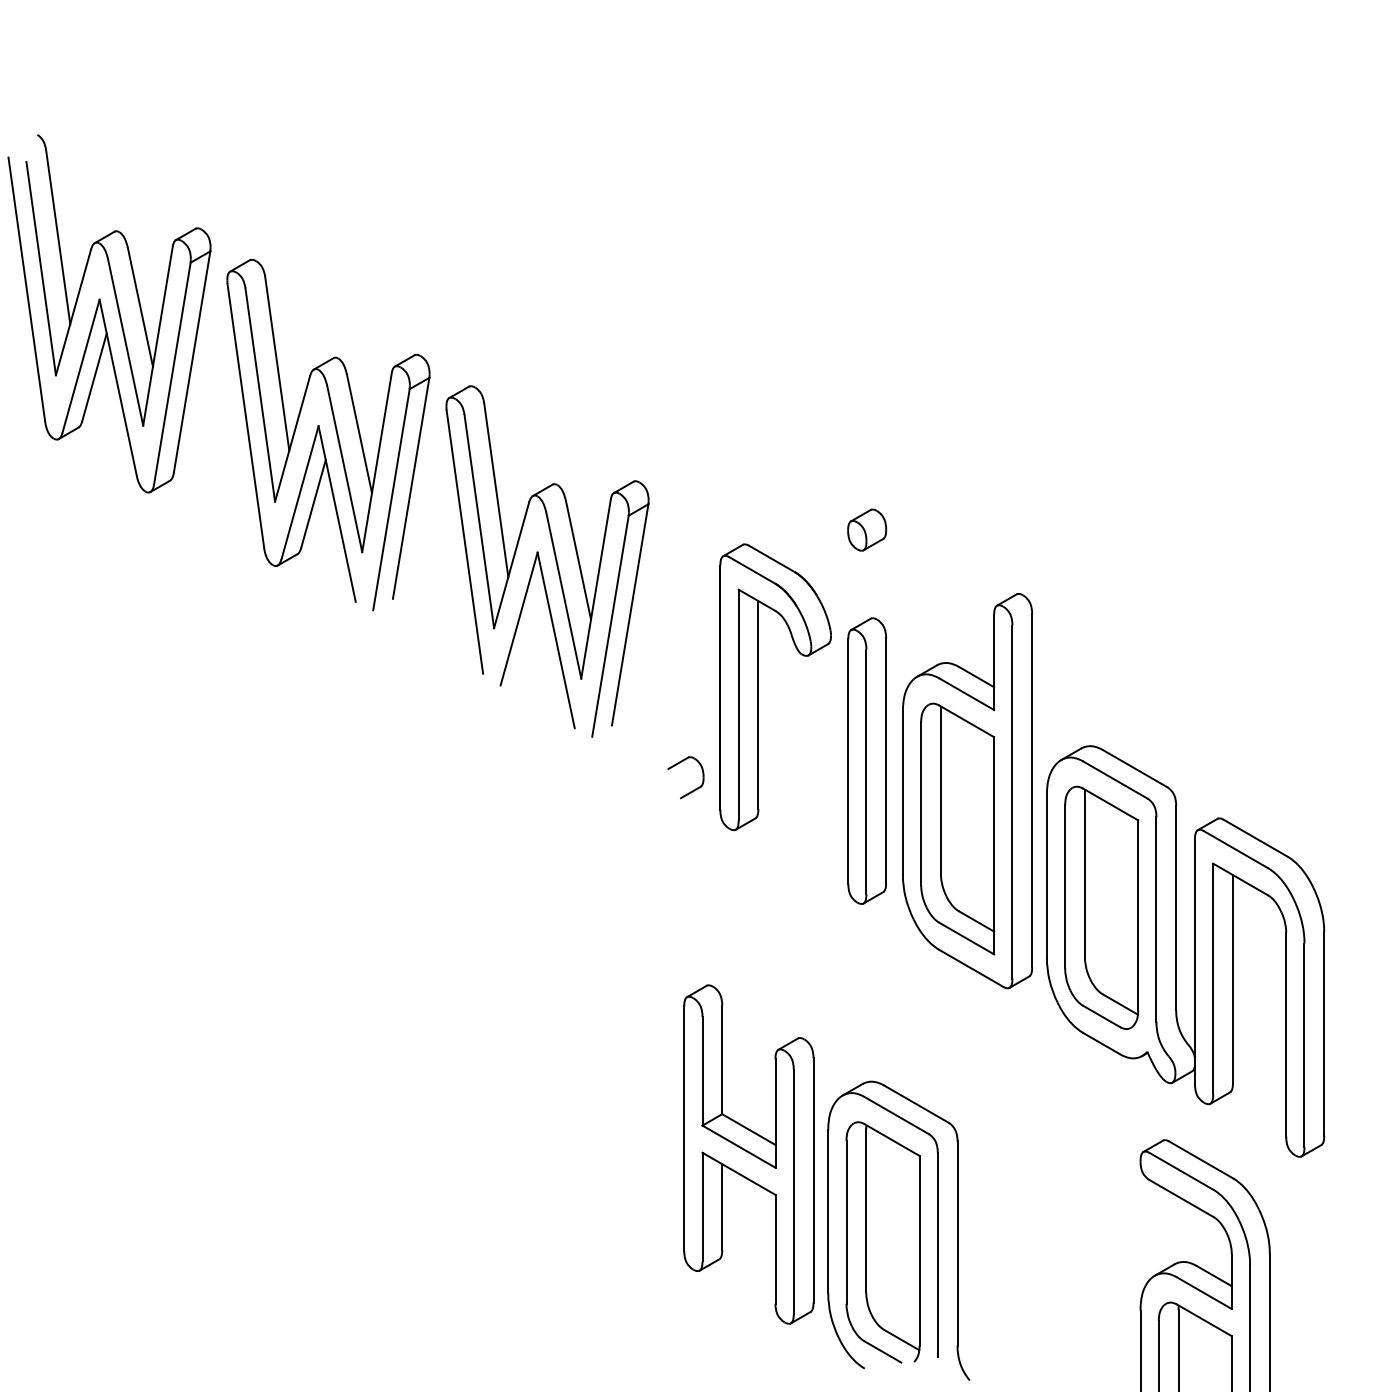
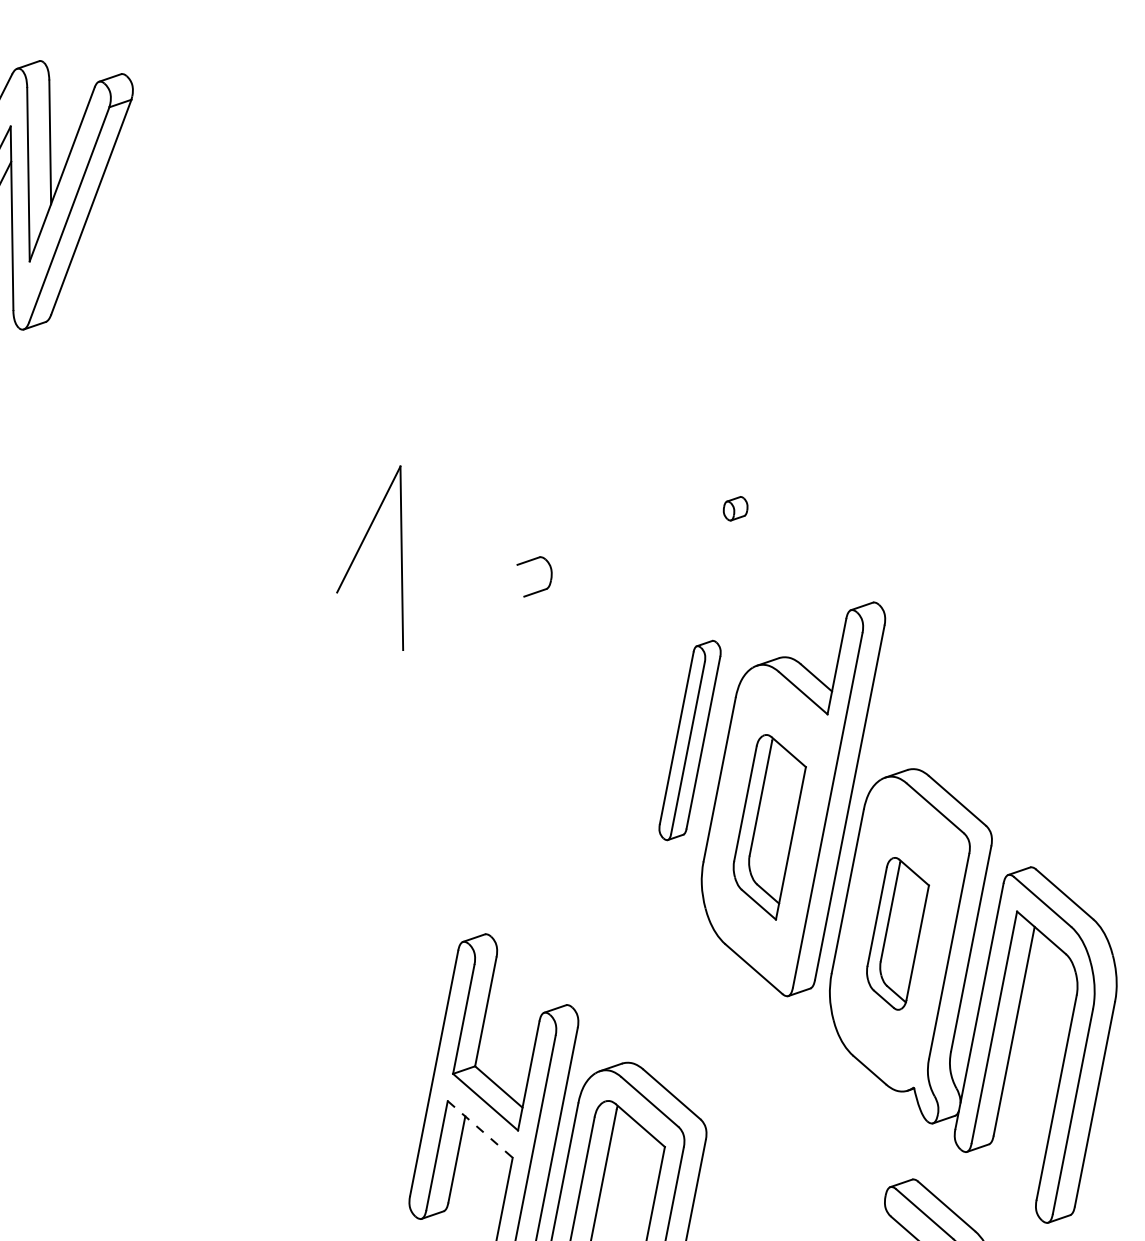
part: (321, 434) -> (206, 305), removed
part: (867, 529) -> (736, 508), size x0.6
part: (555, 561) -> (416, 478), removed
part: (758, 687) -> (595, 645), removed
part: (866, 760) -> (689, 739), size x0.7
part: (693, 789) -> (538, 590), moved
part: (957, 828) -> (767, 825), size x0.7
part: (1101, 907) -> (896, 933), size x0.6
line: (739, 1174) -> (480, 1130), solid -> dashed

